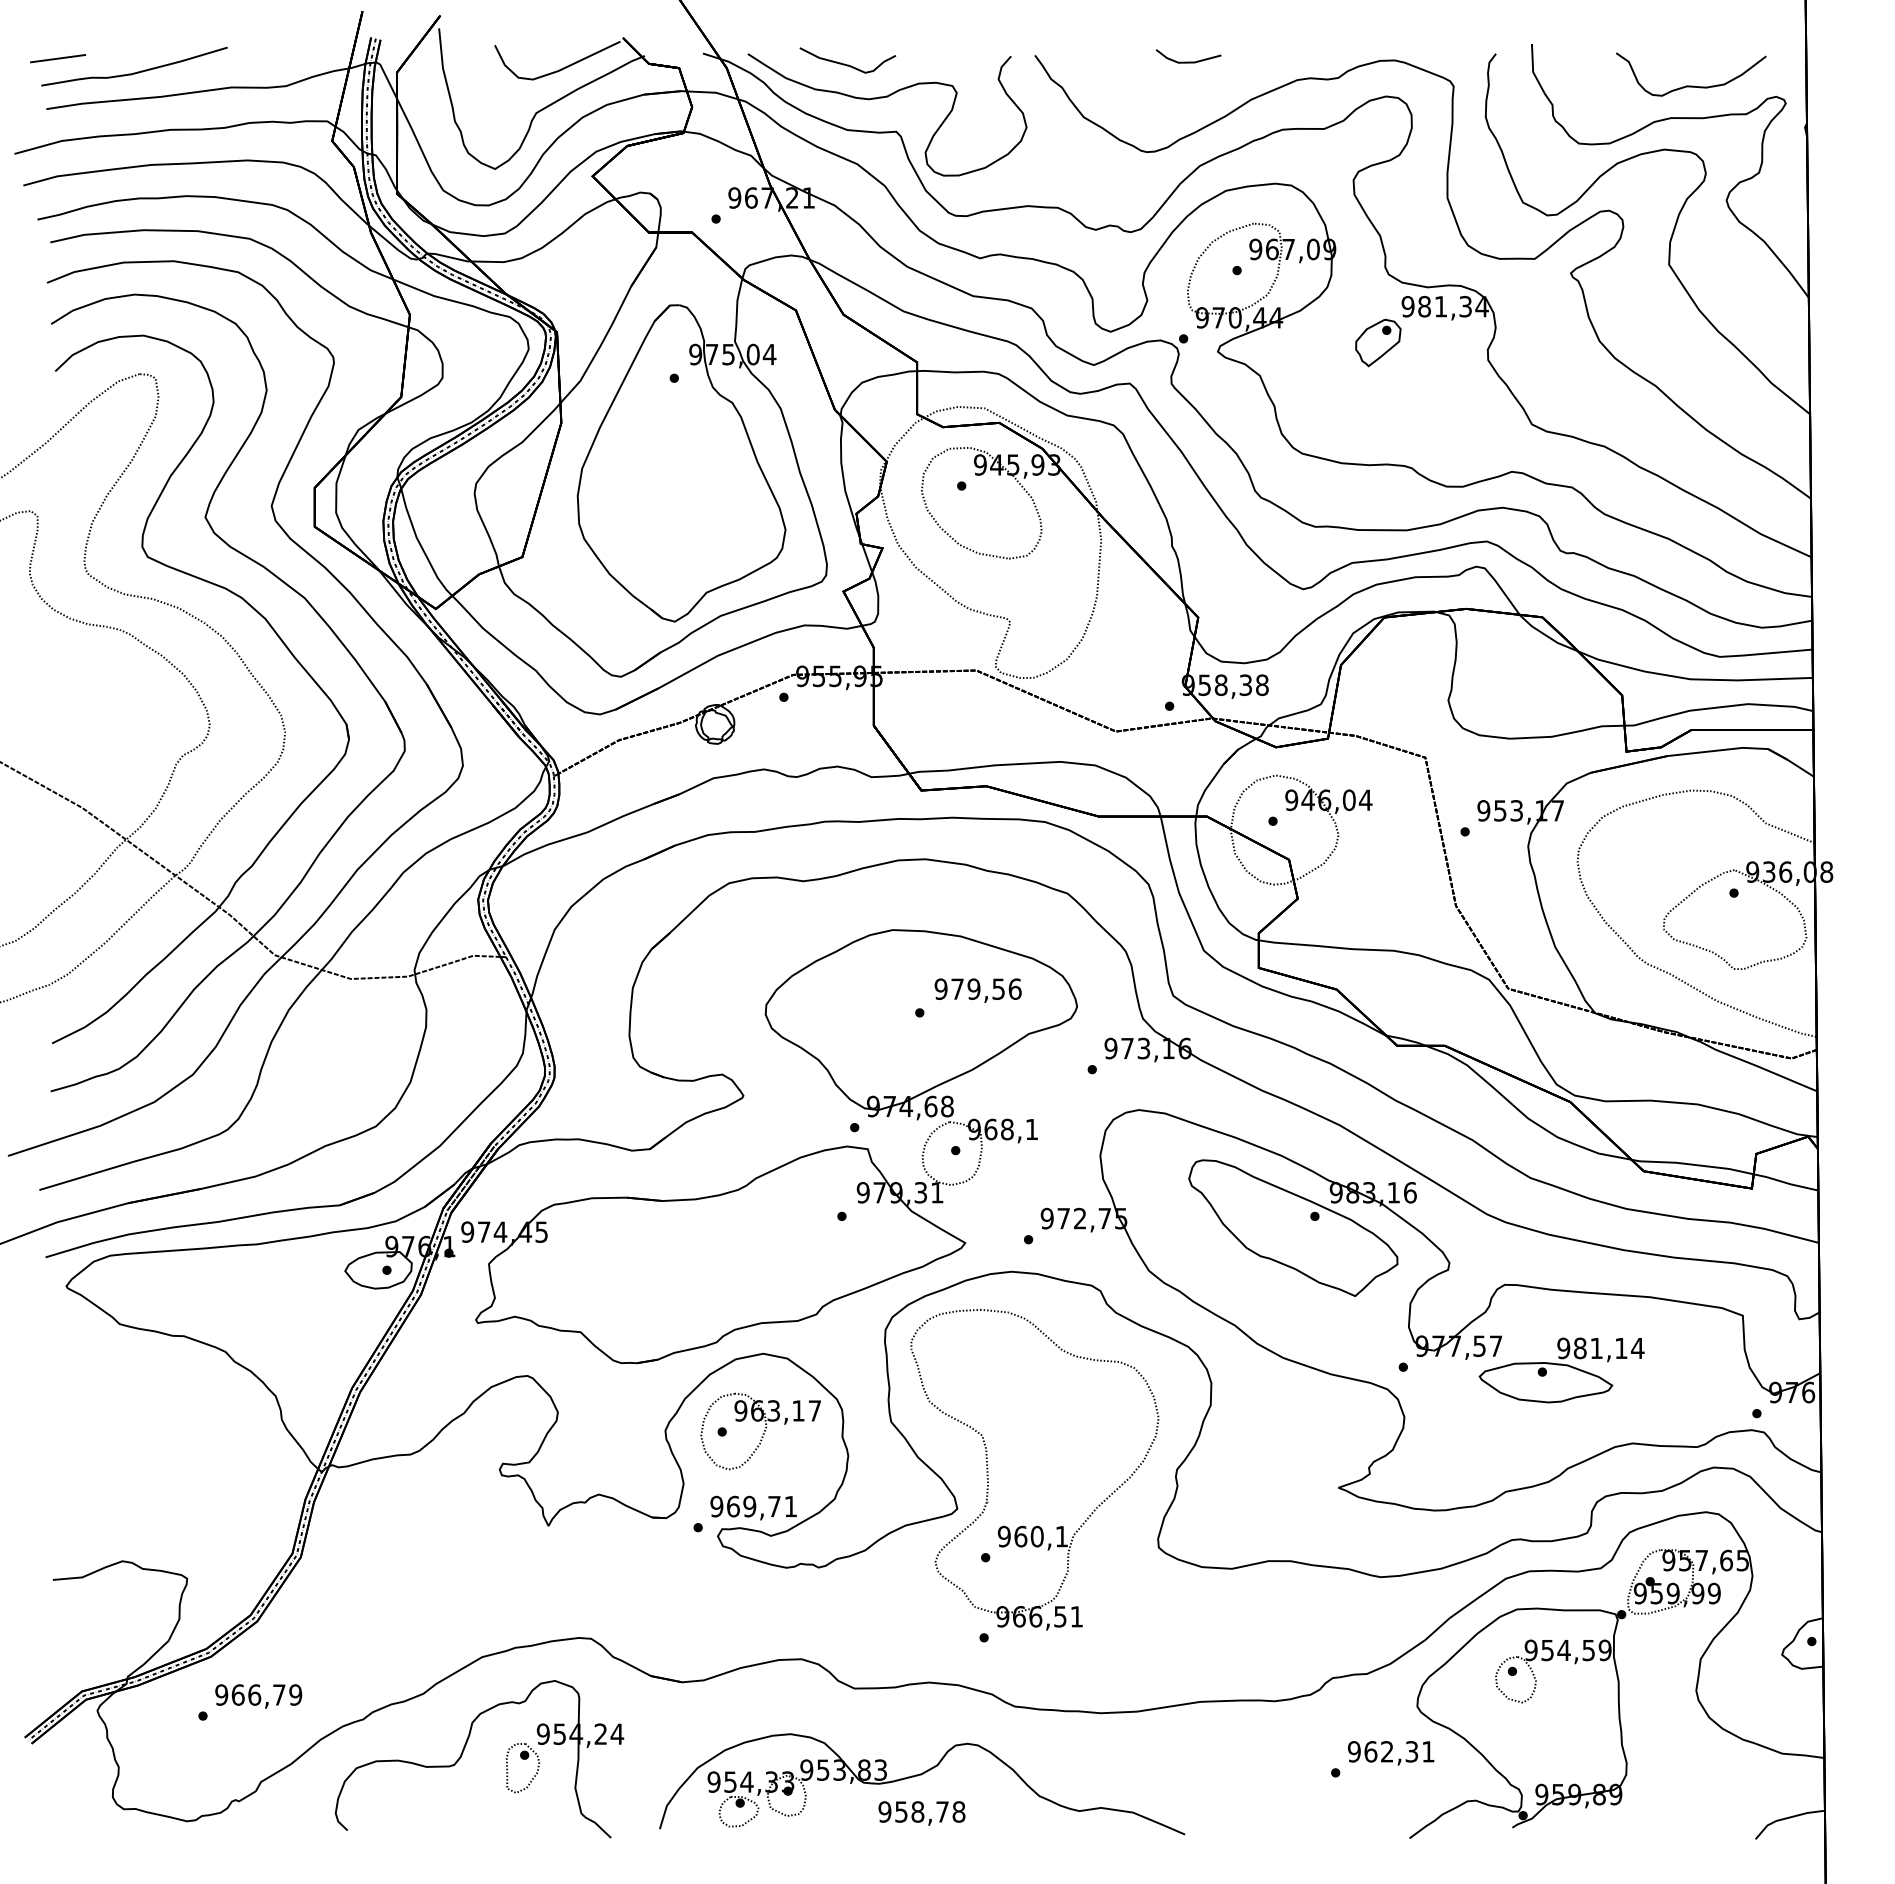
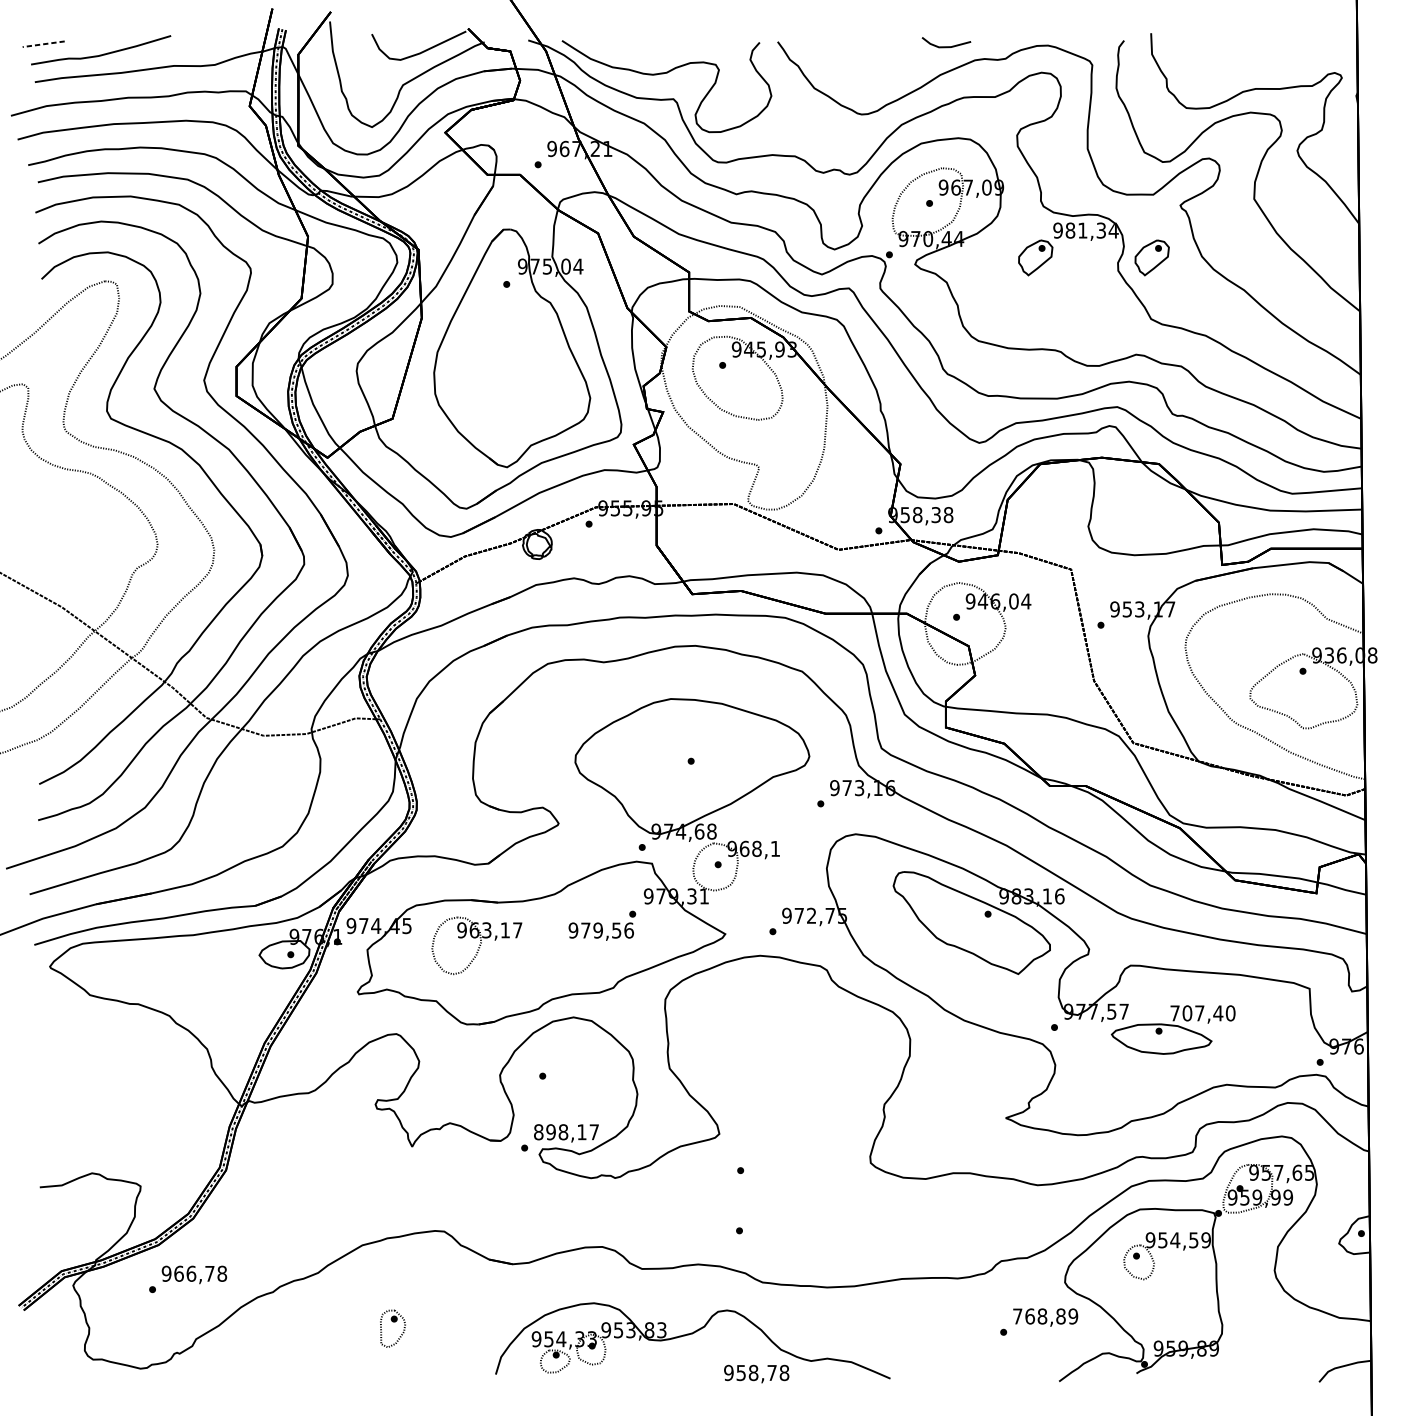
line: (57, 58) -> (43, 44), solid -> dashed
line: (1188, 61) -> (946, 46), moved
curve: (847, 64) -> (636, 48), removed
curve: (1691, 85) -> (1271, 64), removed
part: (1533, 342) -> (1152, 257), added
text: (977, 990) -> (600, 931), moved
text: (1600, 1348) -> (1202, 1013), 981,14 -> 707,40
part: (760, 1431) -> (476, 945), moved
part: (988, 1468) -> (742, 1103), removed
text: (753, 1506) -> (566, 1132), 969,71 -> 898,17
text: (295, 1694) -> (222, 1273), 966,79 -> 966,78
text: (1390, 1751) -> (1044, 1316), 962,31 -> 768,89
part: (463, 1752) -> (348, 1317), removed
text: (921, 1813) -> (756, 1374), moved

